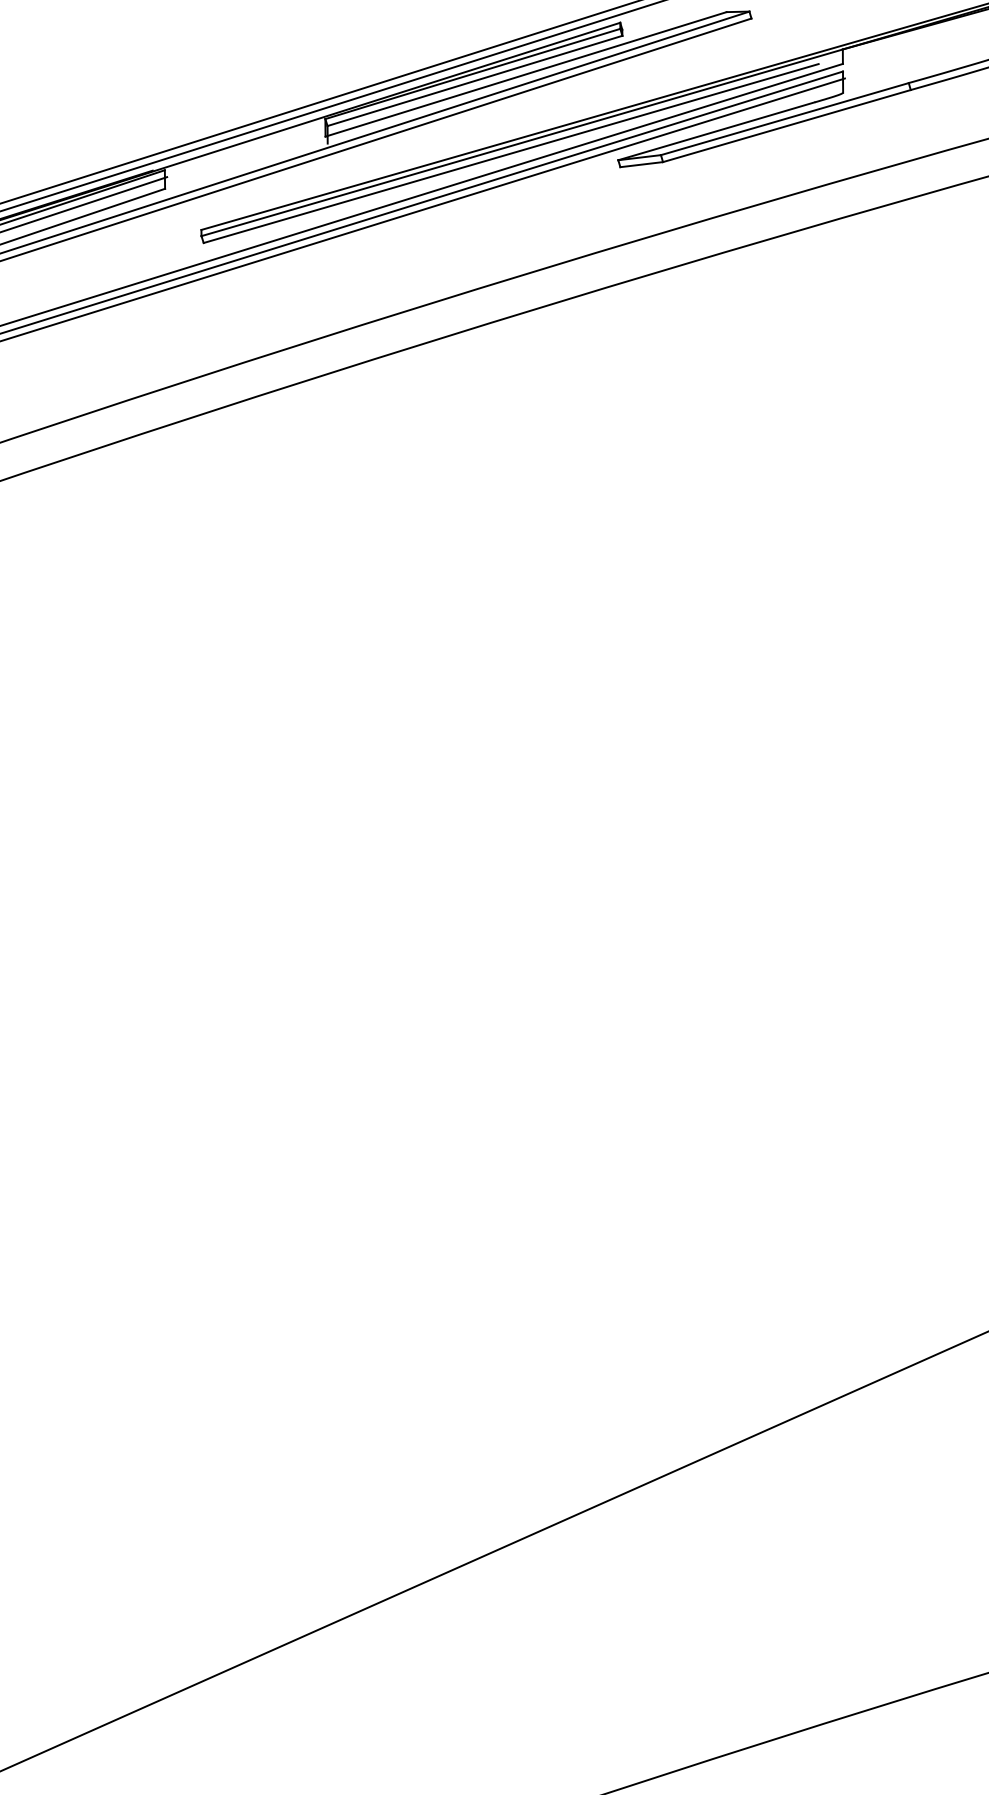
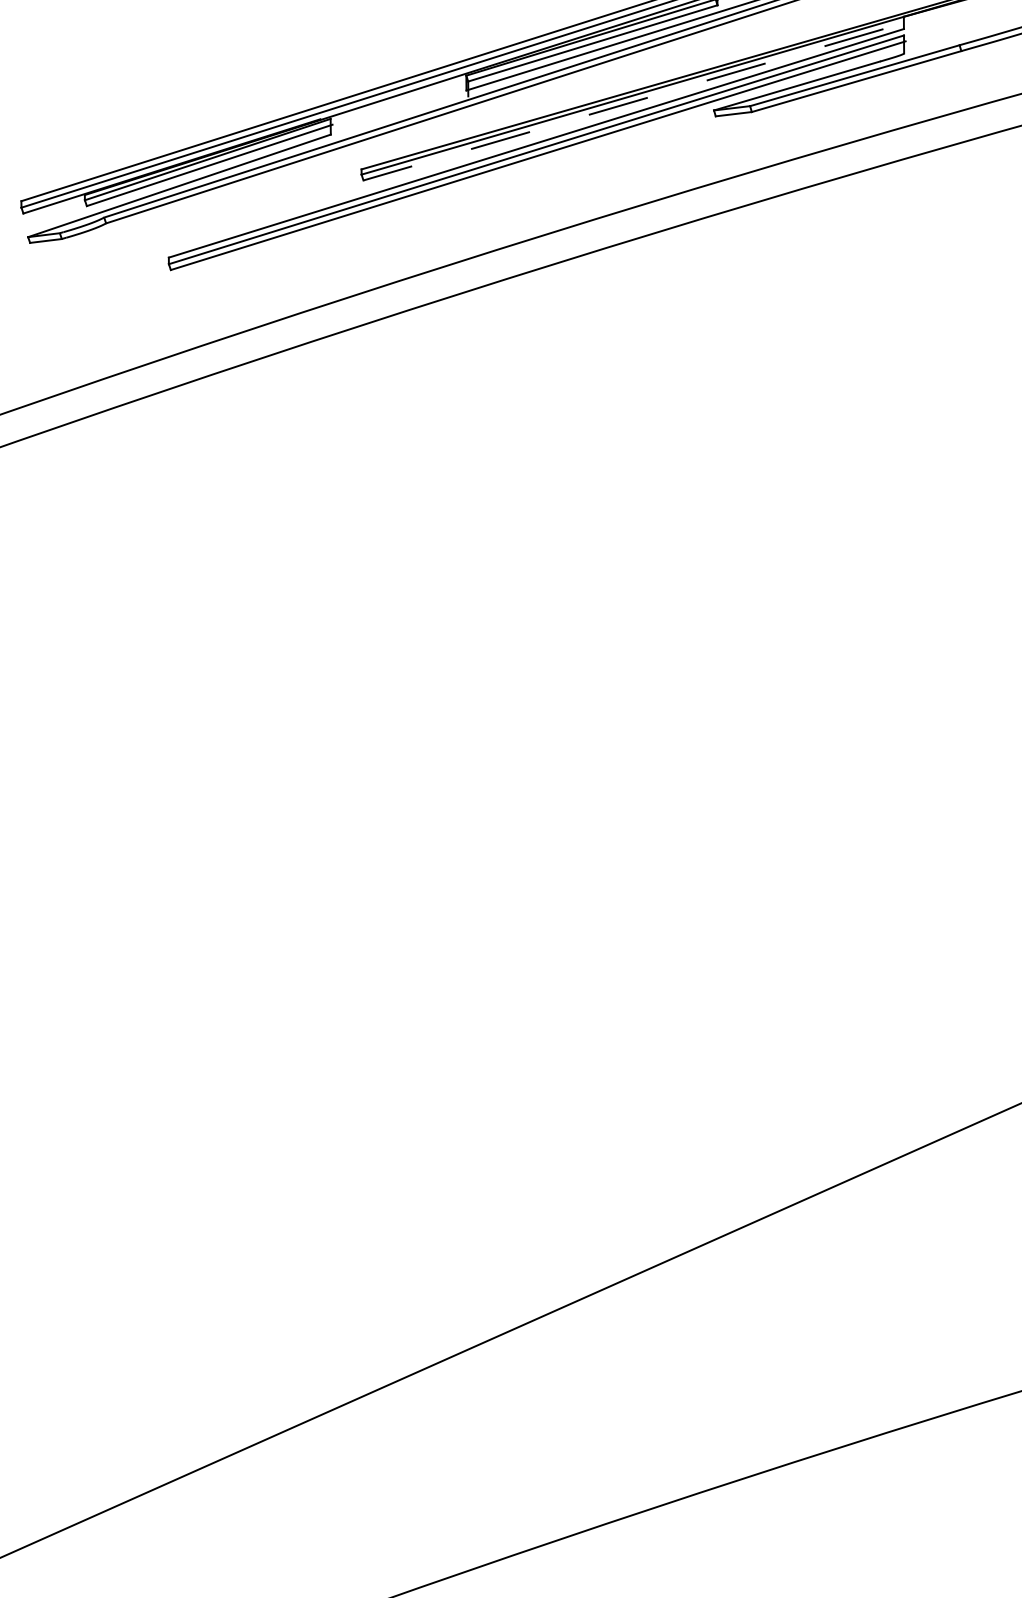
line: (511, 153) -> (623, 104), solid -> dashed

